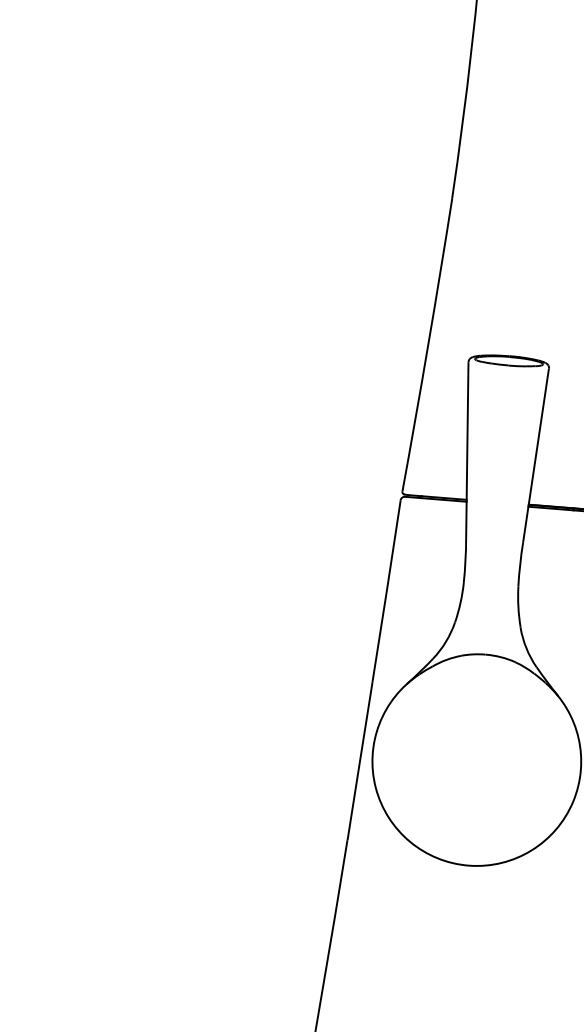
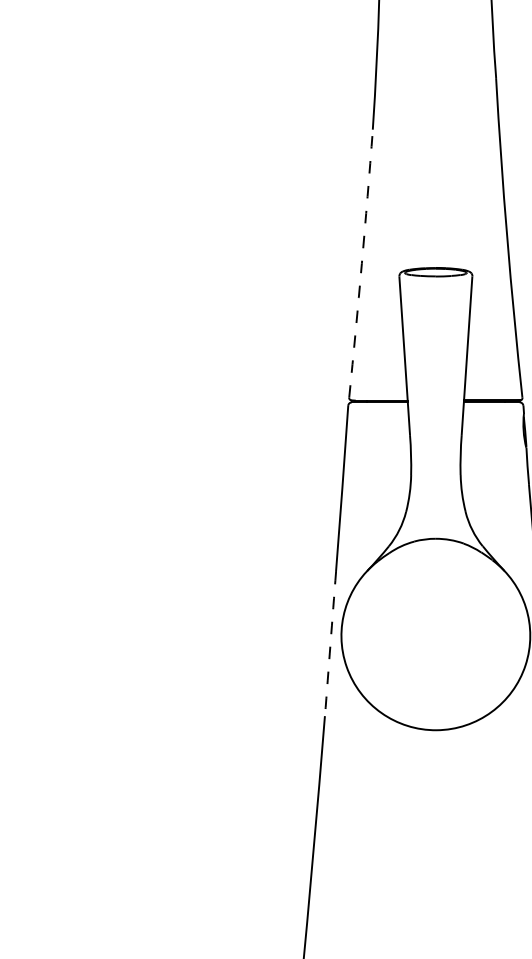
arc: (427, 344) -> (361, 263), solid -> dashed
arc: (360, 760) -> (330, 643), solid -> dashed

